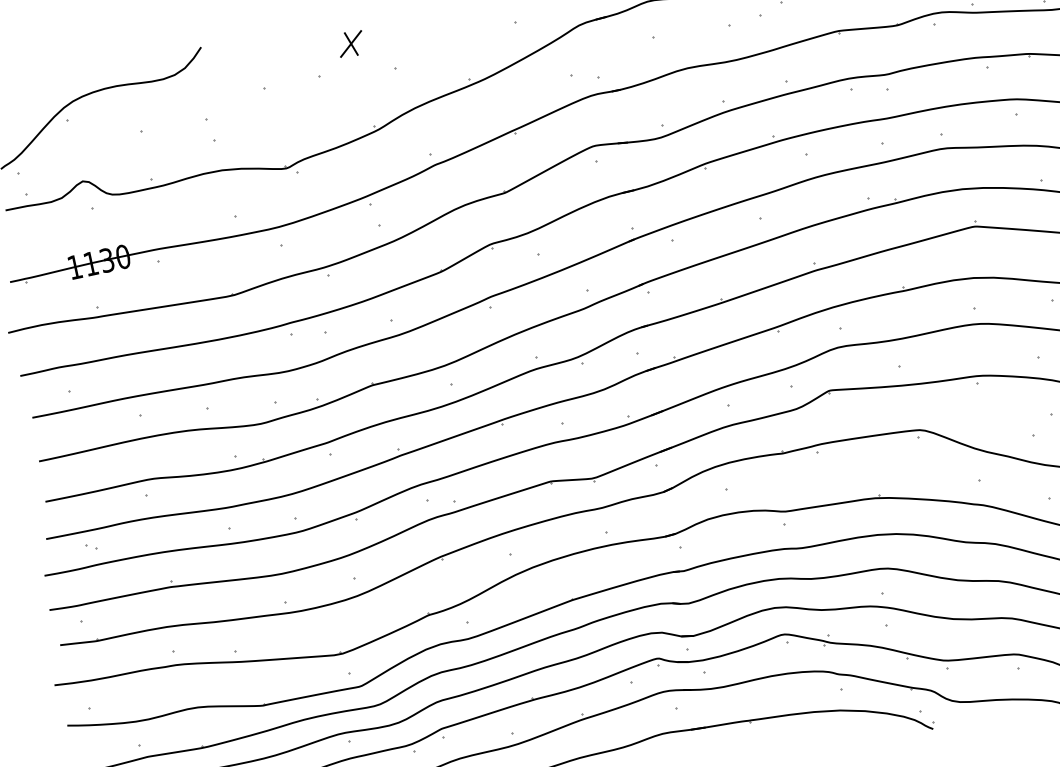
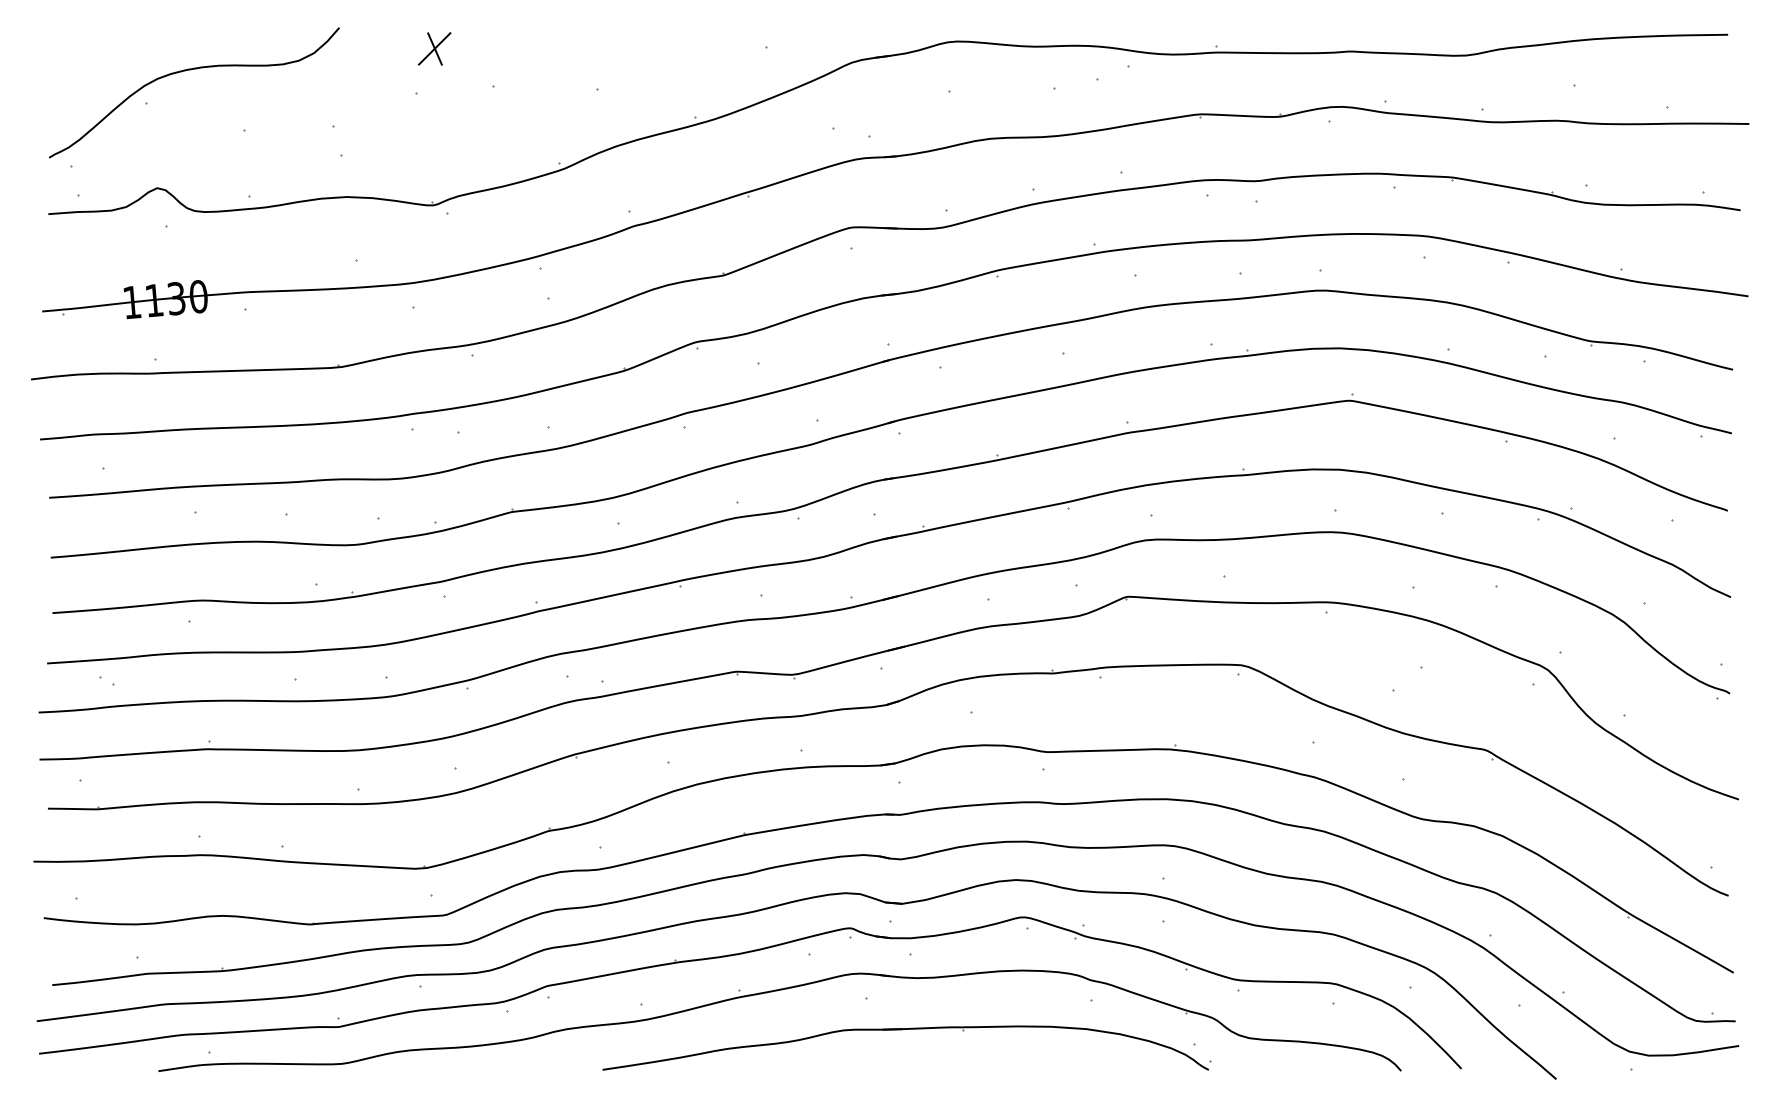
part: (350, 43) -> (434, 48), moved

